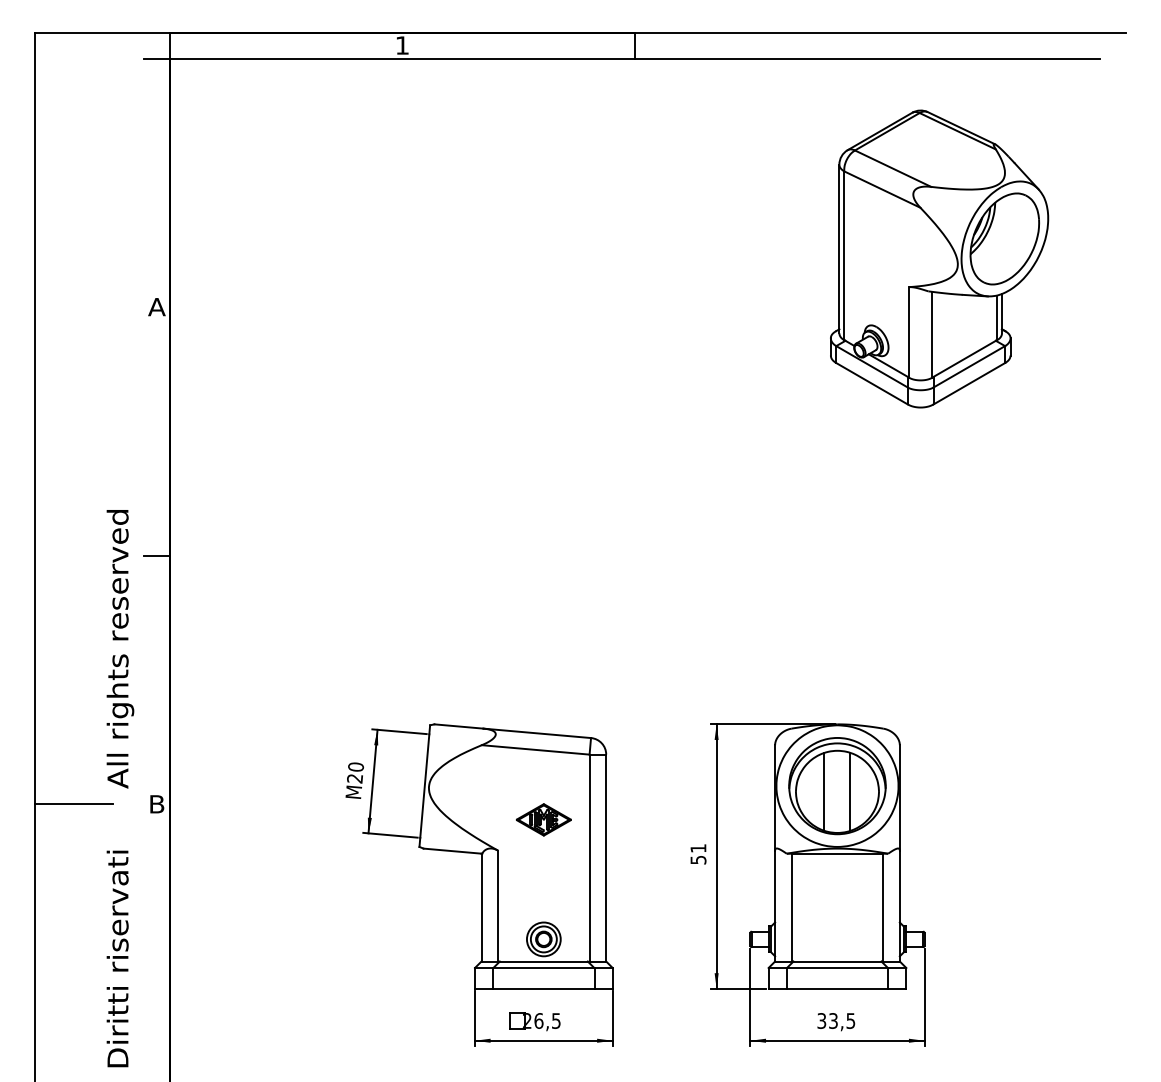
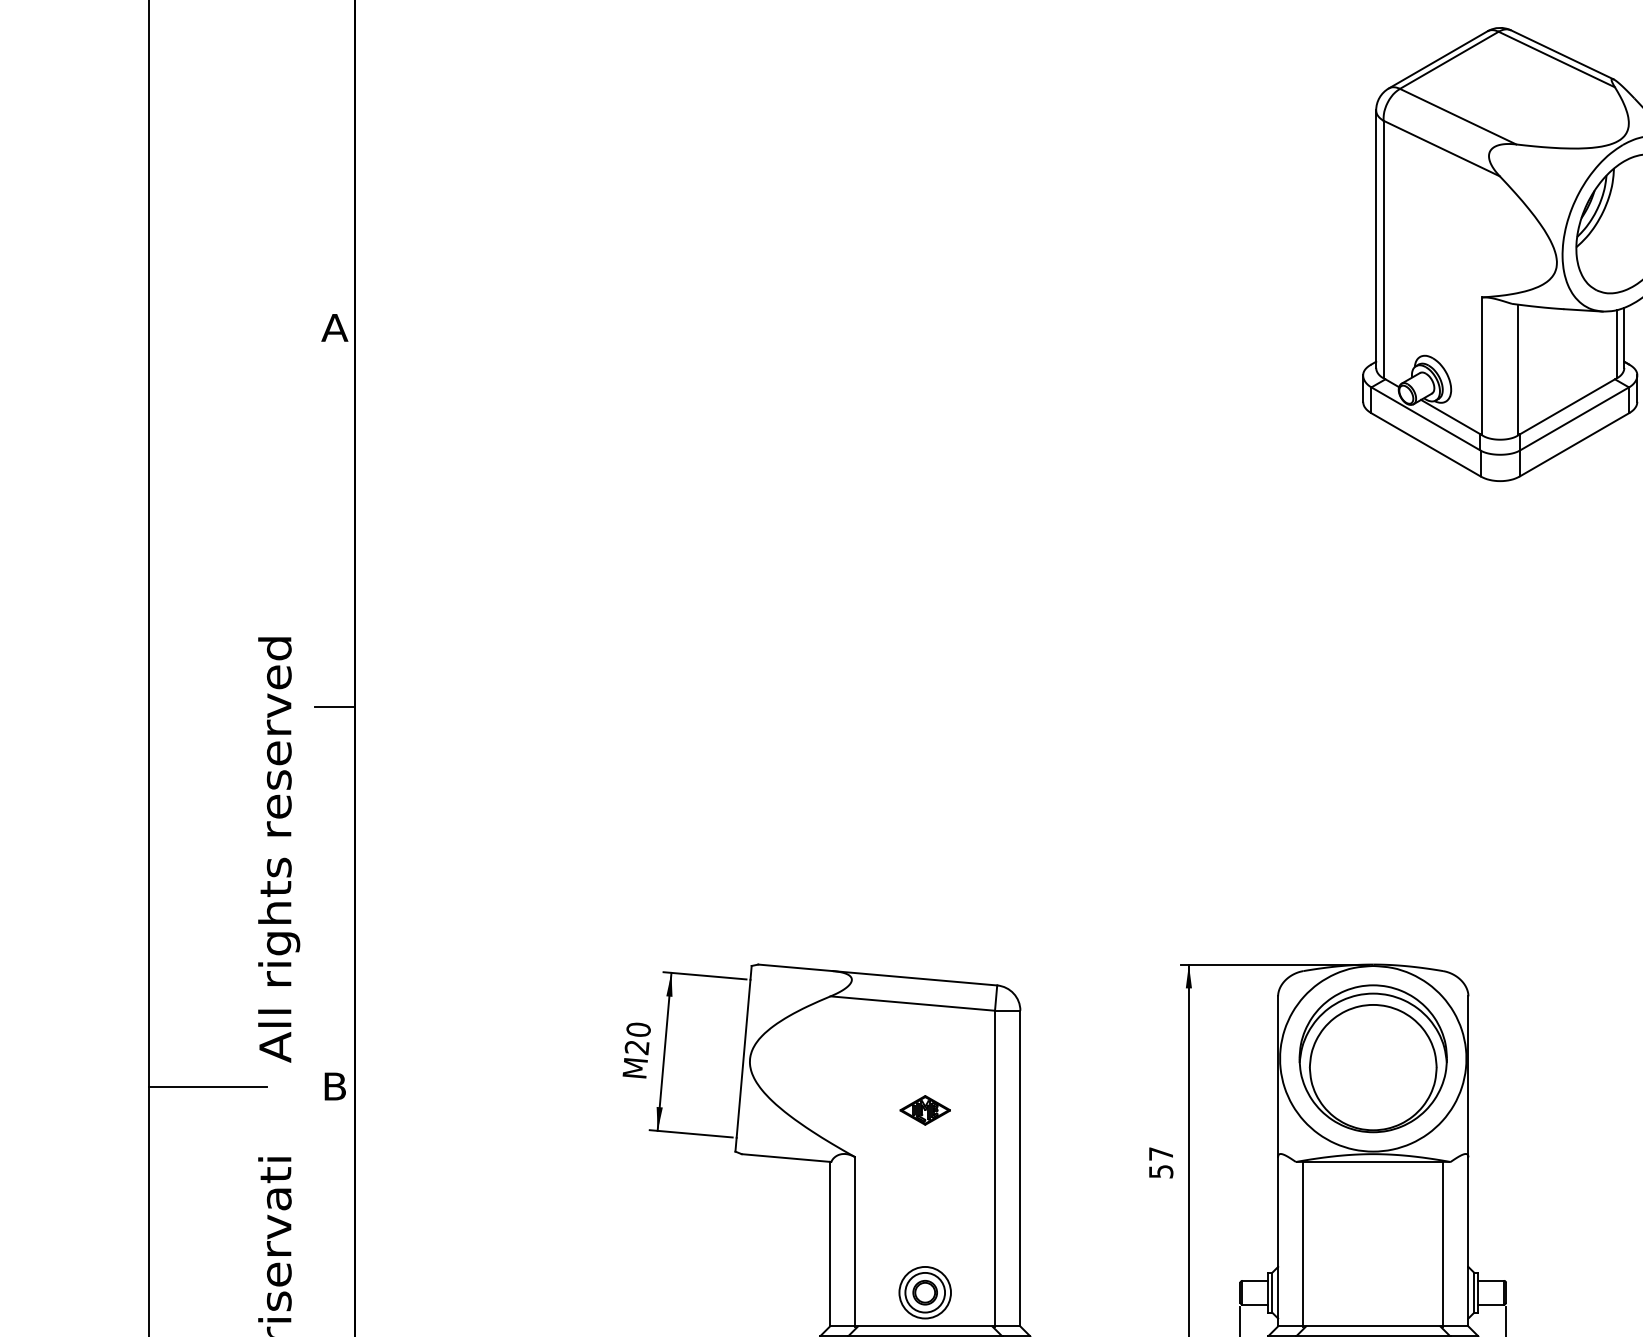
line: (824, 791) -> (1353, 1067), removed
line: (850, 791) -> (1393, 1067), removed
part: (543, 819) -> (924, 1109), size x0.6
text: (698, 848) -> (1161, 1153), 51 -> 57

